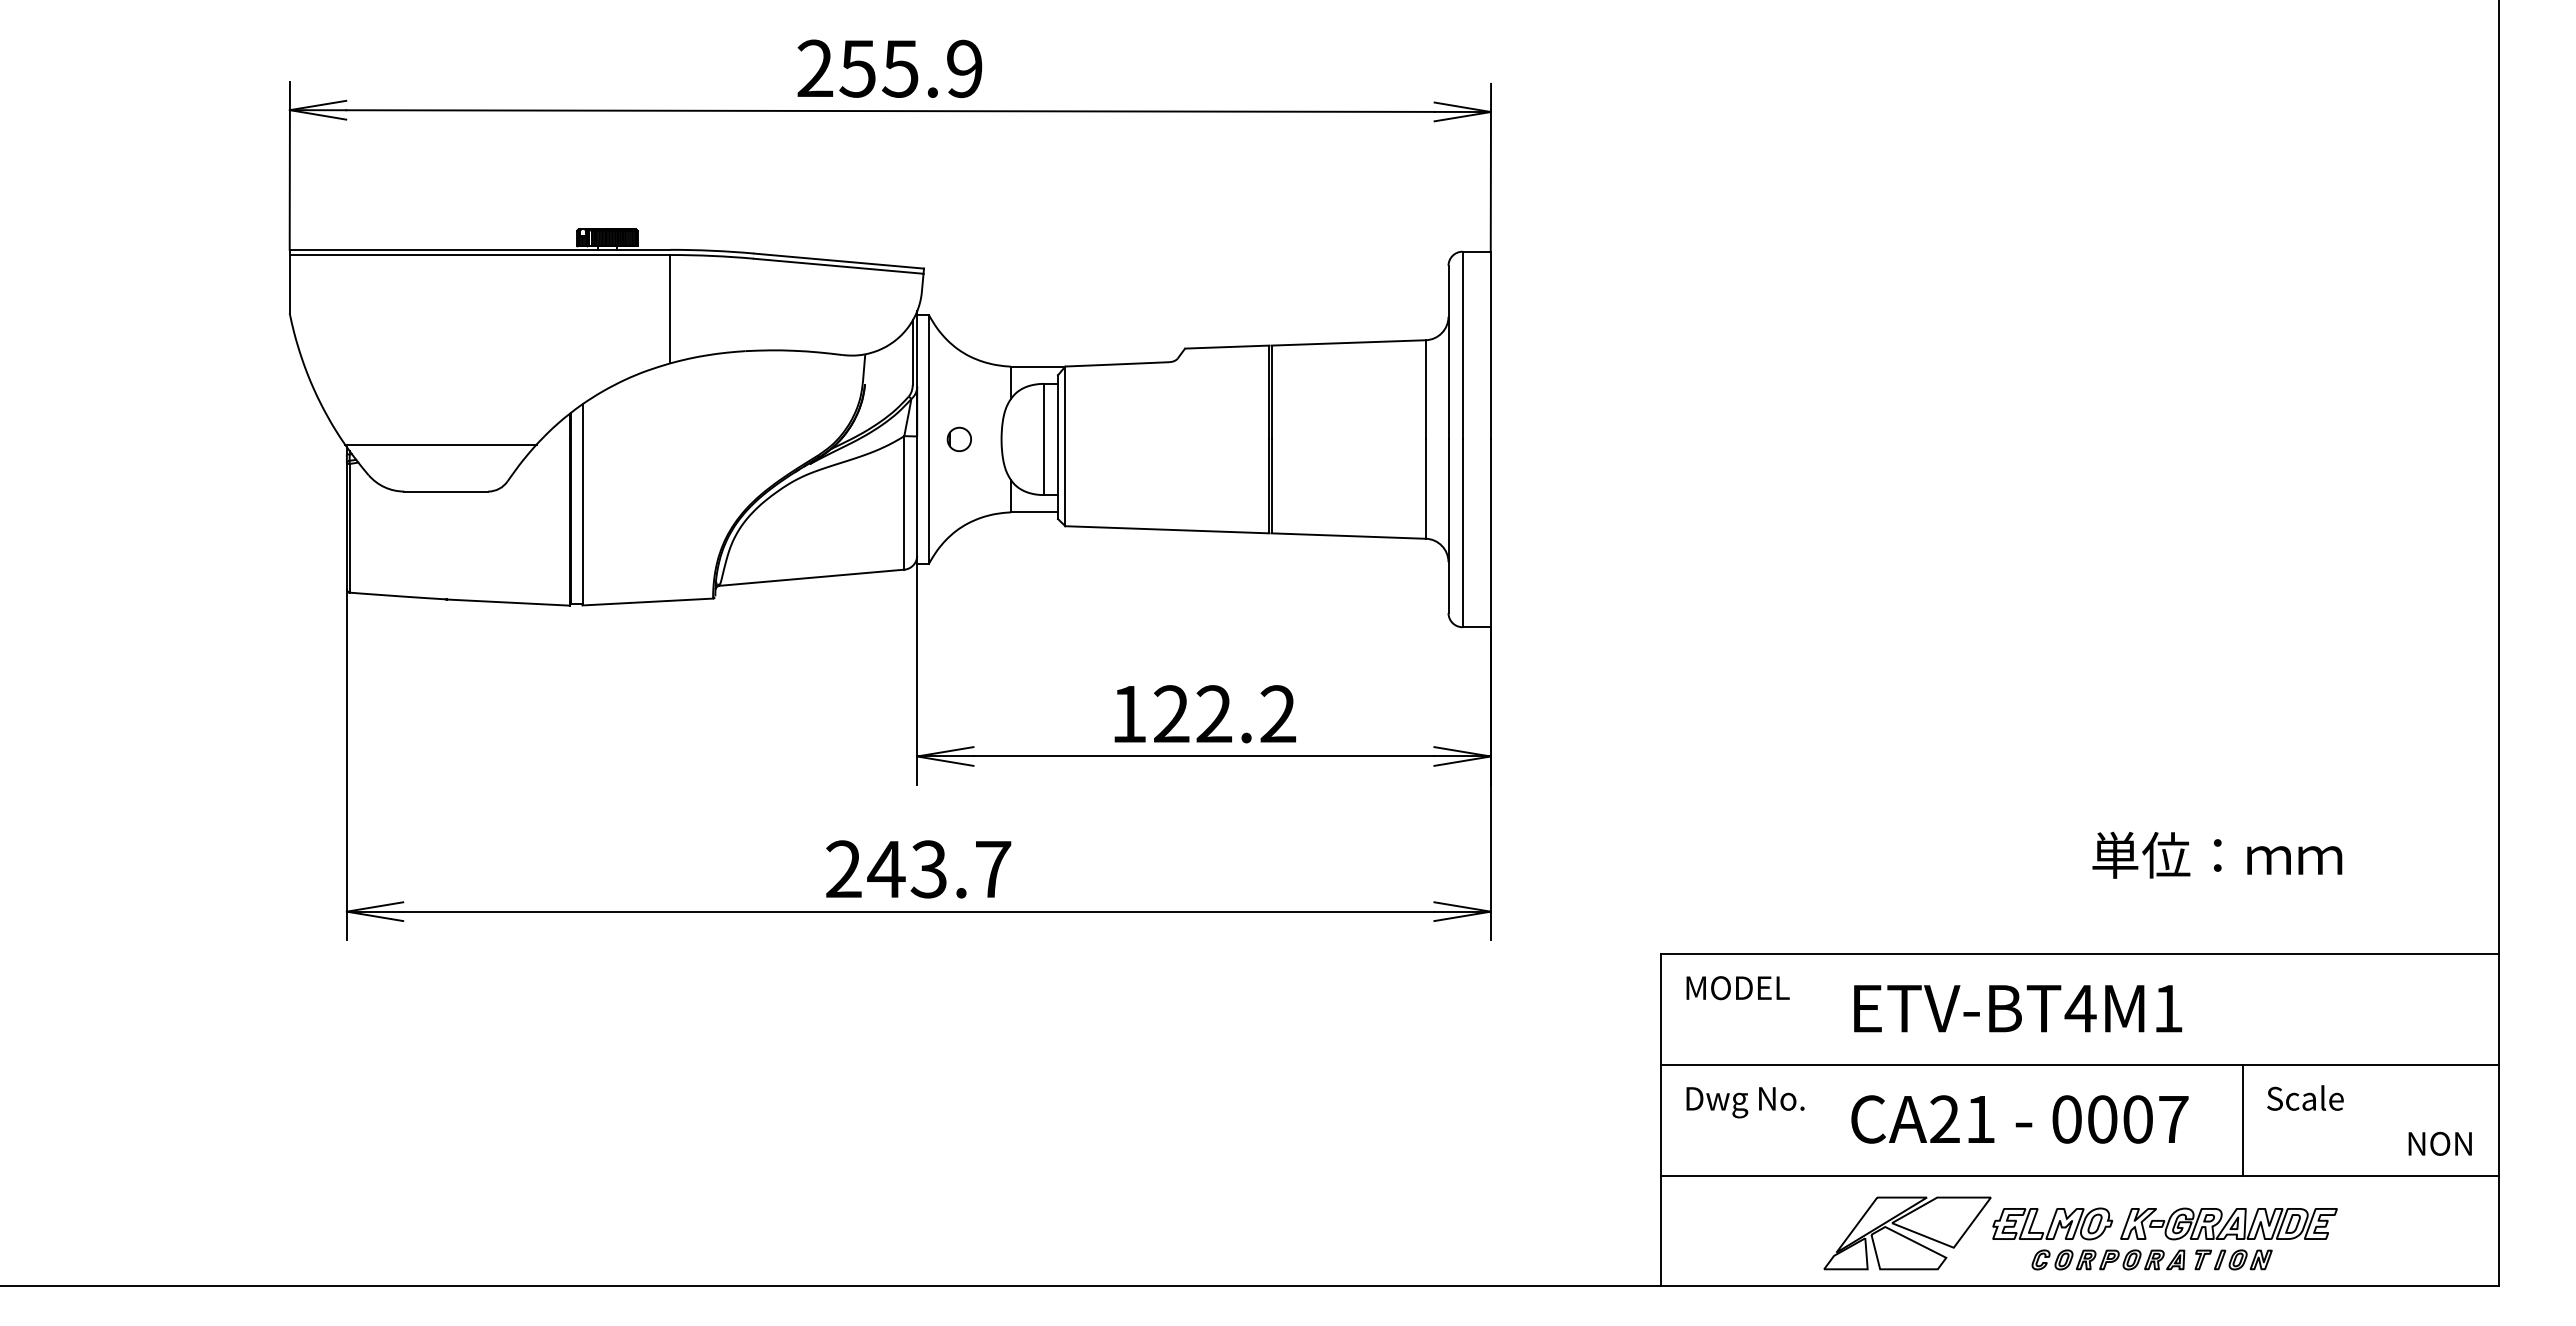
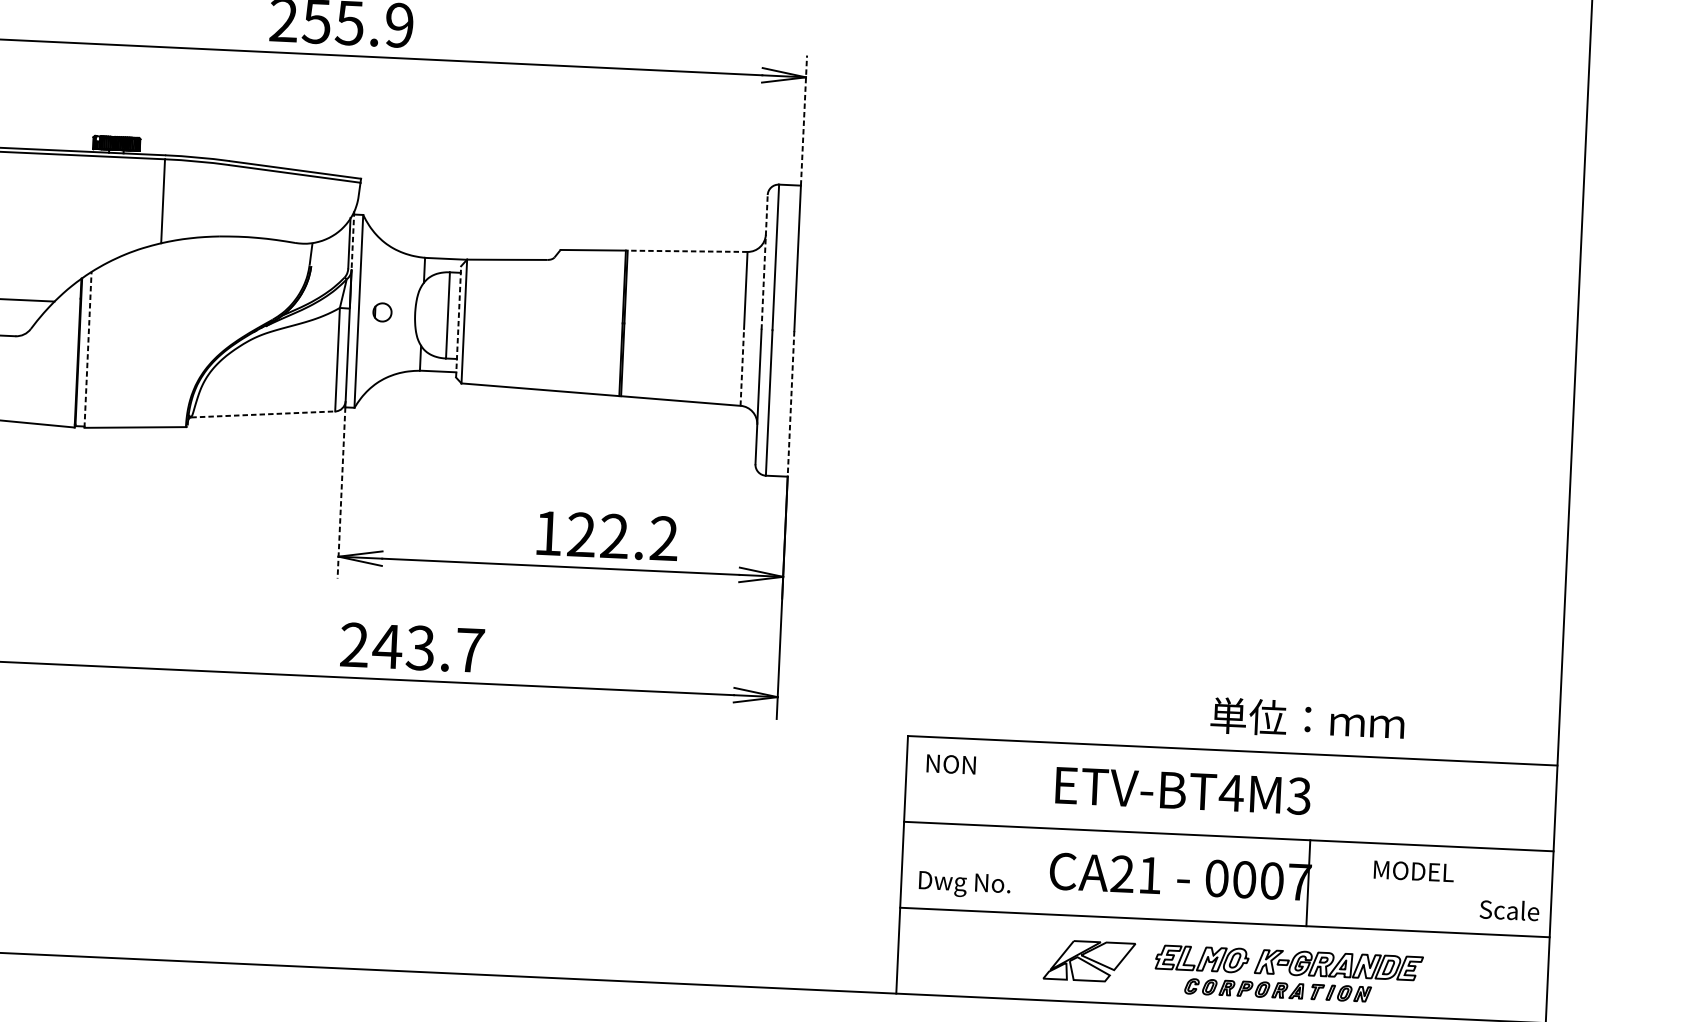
line: (1490, 167) -> (803, 120), solid -> dashed
line: (1348, 342) -> (687, 250), solid -> dashed
line: (917, 348) -> (353, 240), solid -> dashed
line: (1448, 352) -> (764, 262), solid -> dashed
line: (1057, 447) -> (458, 322), solid -> dashed
line: (1425, 489) -> (741, 367), solid -> dashed
line: (582, 504) -> (88, 349), solid -> dashed
line: (1490, 533) -> (790, 404), solid -> dashed
line: (811, 577) -> (262, 414), solid -> dashed
line: (917, 674) -> (341, 493), solid -> dashed
text: (1204, 714) -> (606, 536), moved
text: (2217, 854) -> (1307, 718), moved
text: (918, 869) -> (412, 647), moved
text: (1739, 988) -> (967, 765), MODEL -> NON
text: (2167, 1008) -> (1298, 796), ETV-BT4M1 -> ETV-BT4M3
text: (2319, 1097) -> (1413, 870), Scale -> MODEL
text: (1745, 1102) -> (964, 884), moved
line: (2242, 1119) -> (1308, 882), moved
text: (2445, 1142) -> (1509, 909), NON -> Scale
part: (1907, 1233) -> (1089, 961), size x0.7

